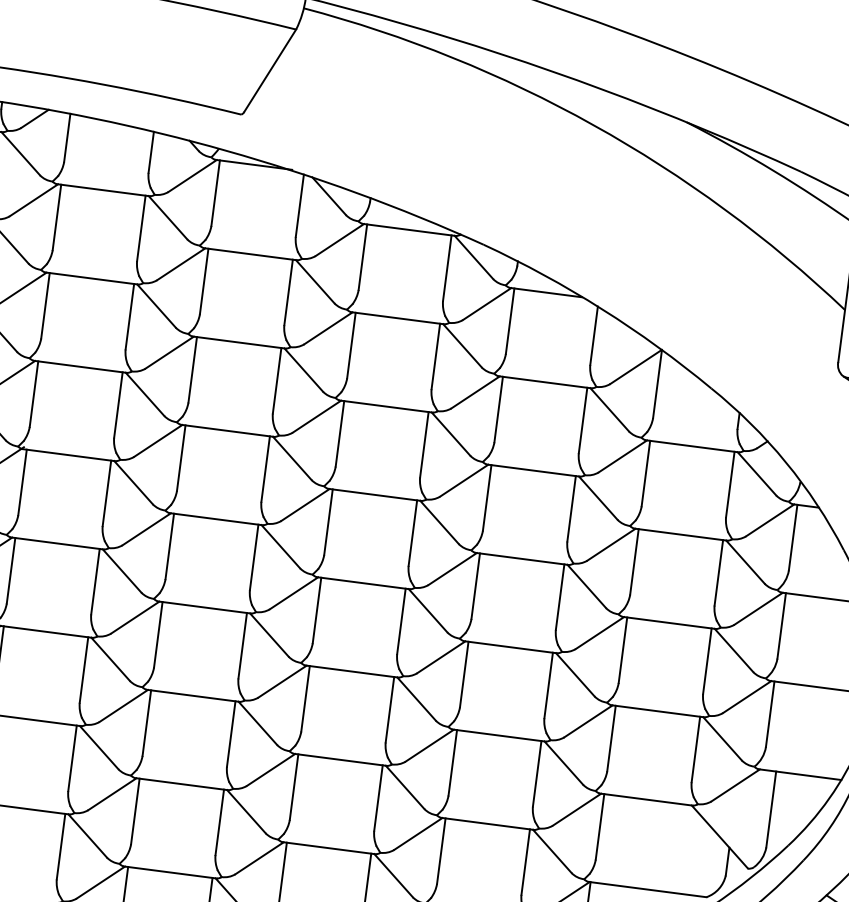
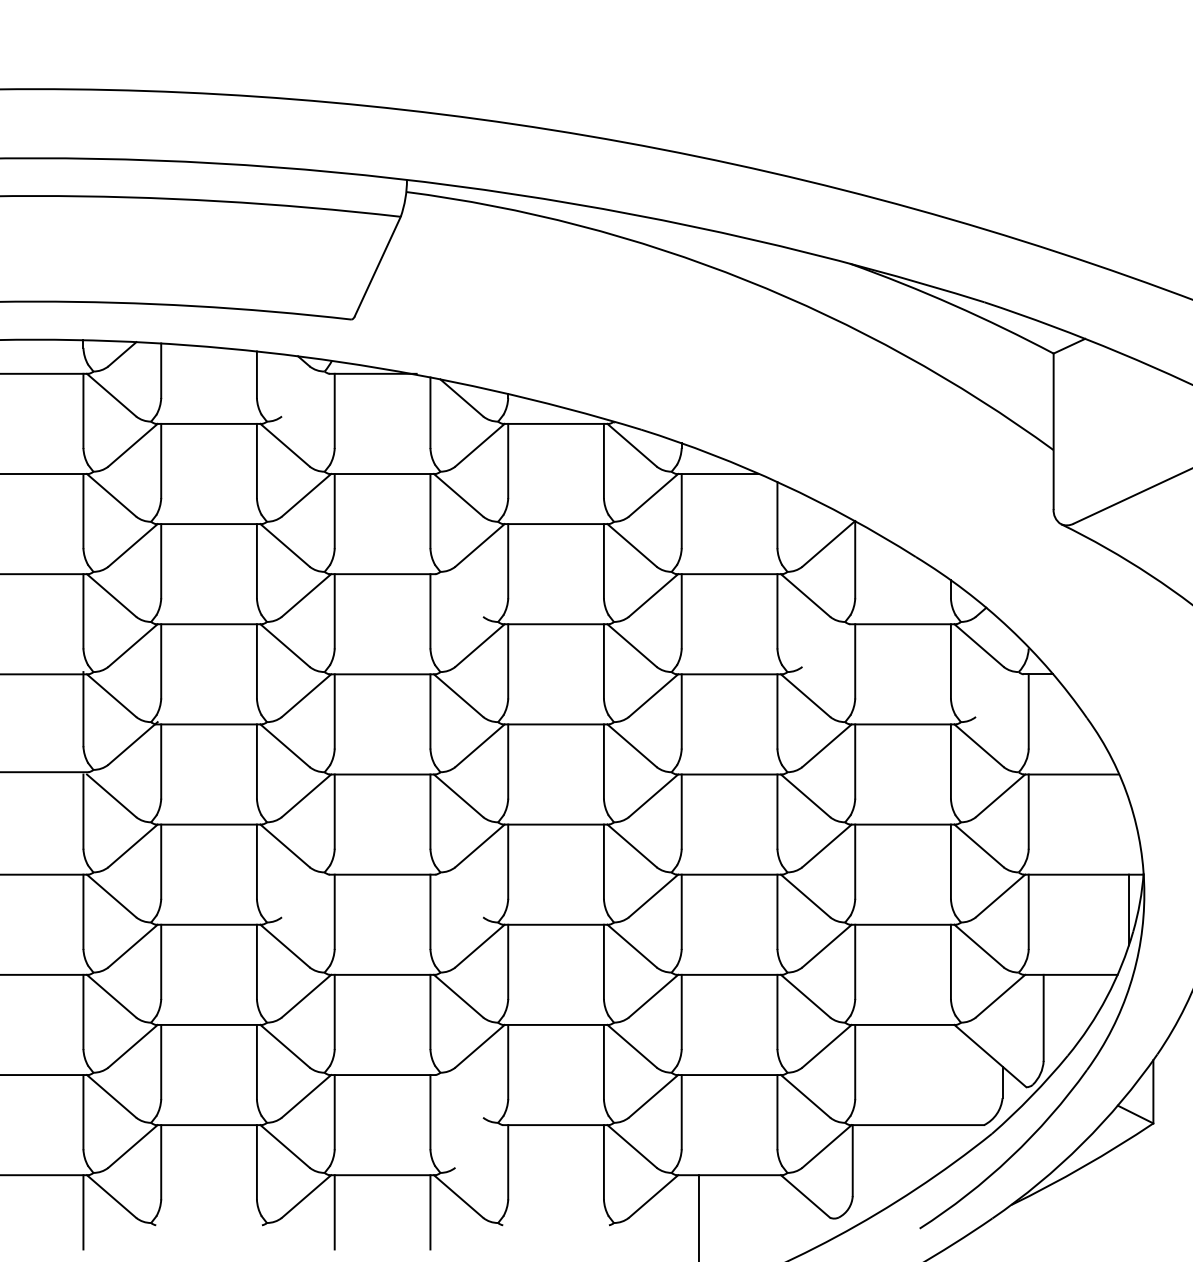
line: (192, 175) -> (306, 394), removed
line: (303, 370) -> (458, 595), removed
line: (622, 456) -> (826, 645), removed
line: (770, 520) -> (1000, 695), removed
line: (135, 617) -> (306, 895), removed
line: (269, 634) -> (458, 895), removed
line: (246, 811) -> (458, 1096), removed
line: (259, 858) -> (479, 1146), removed

